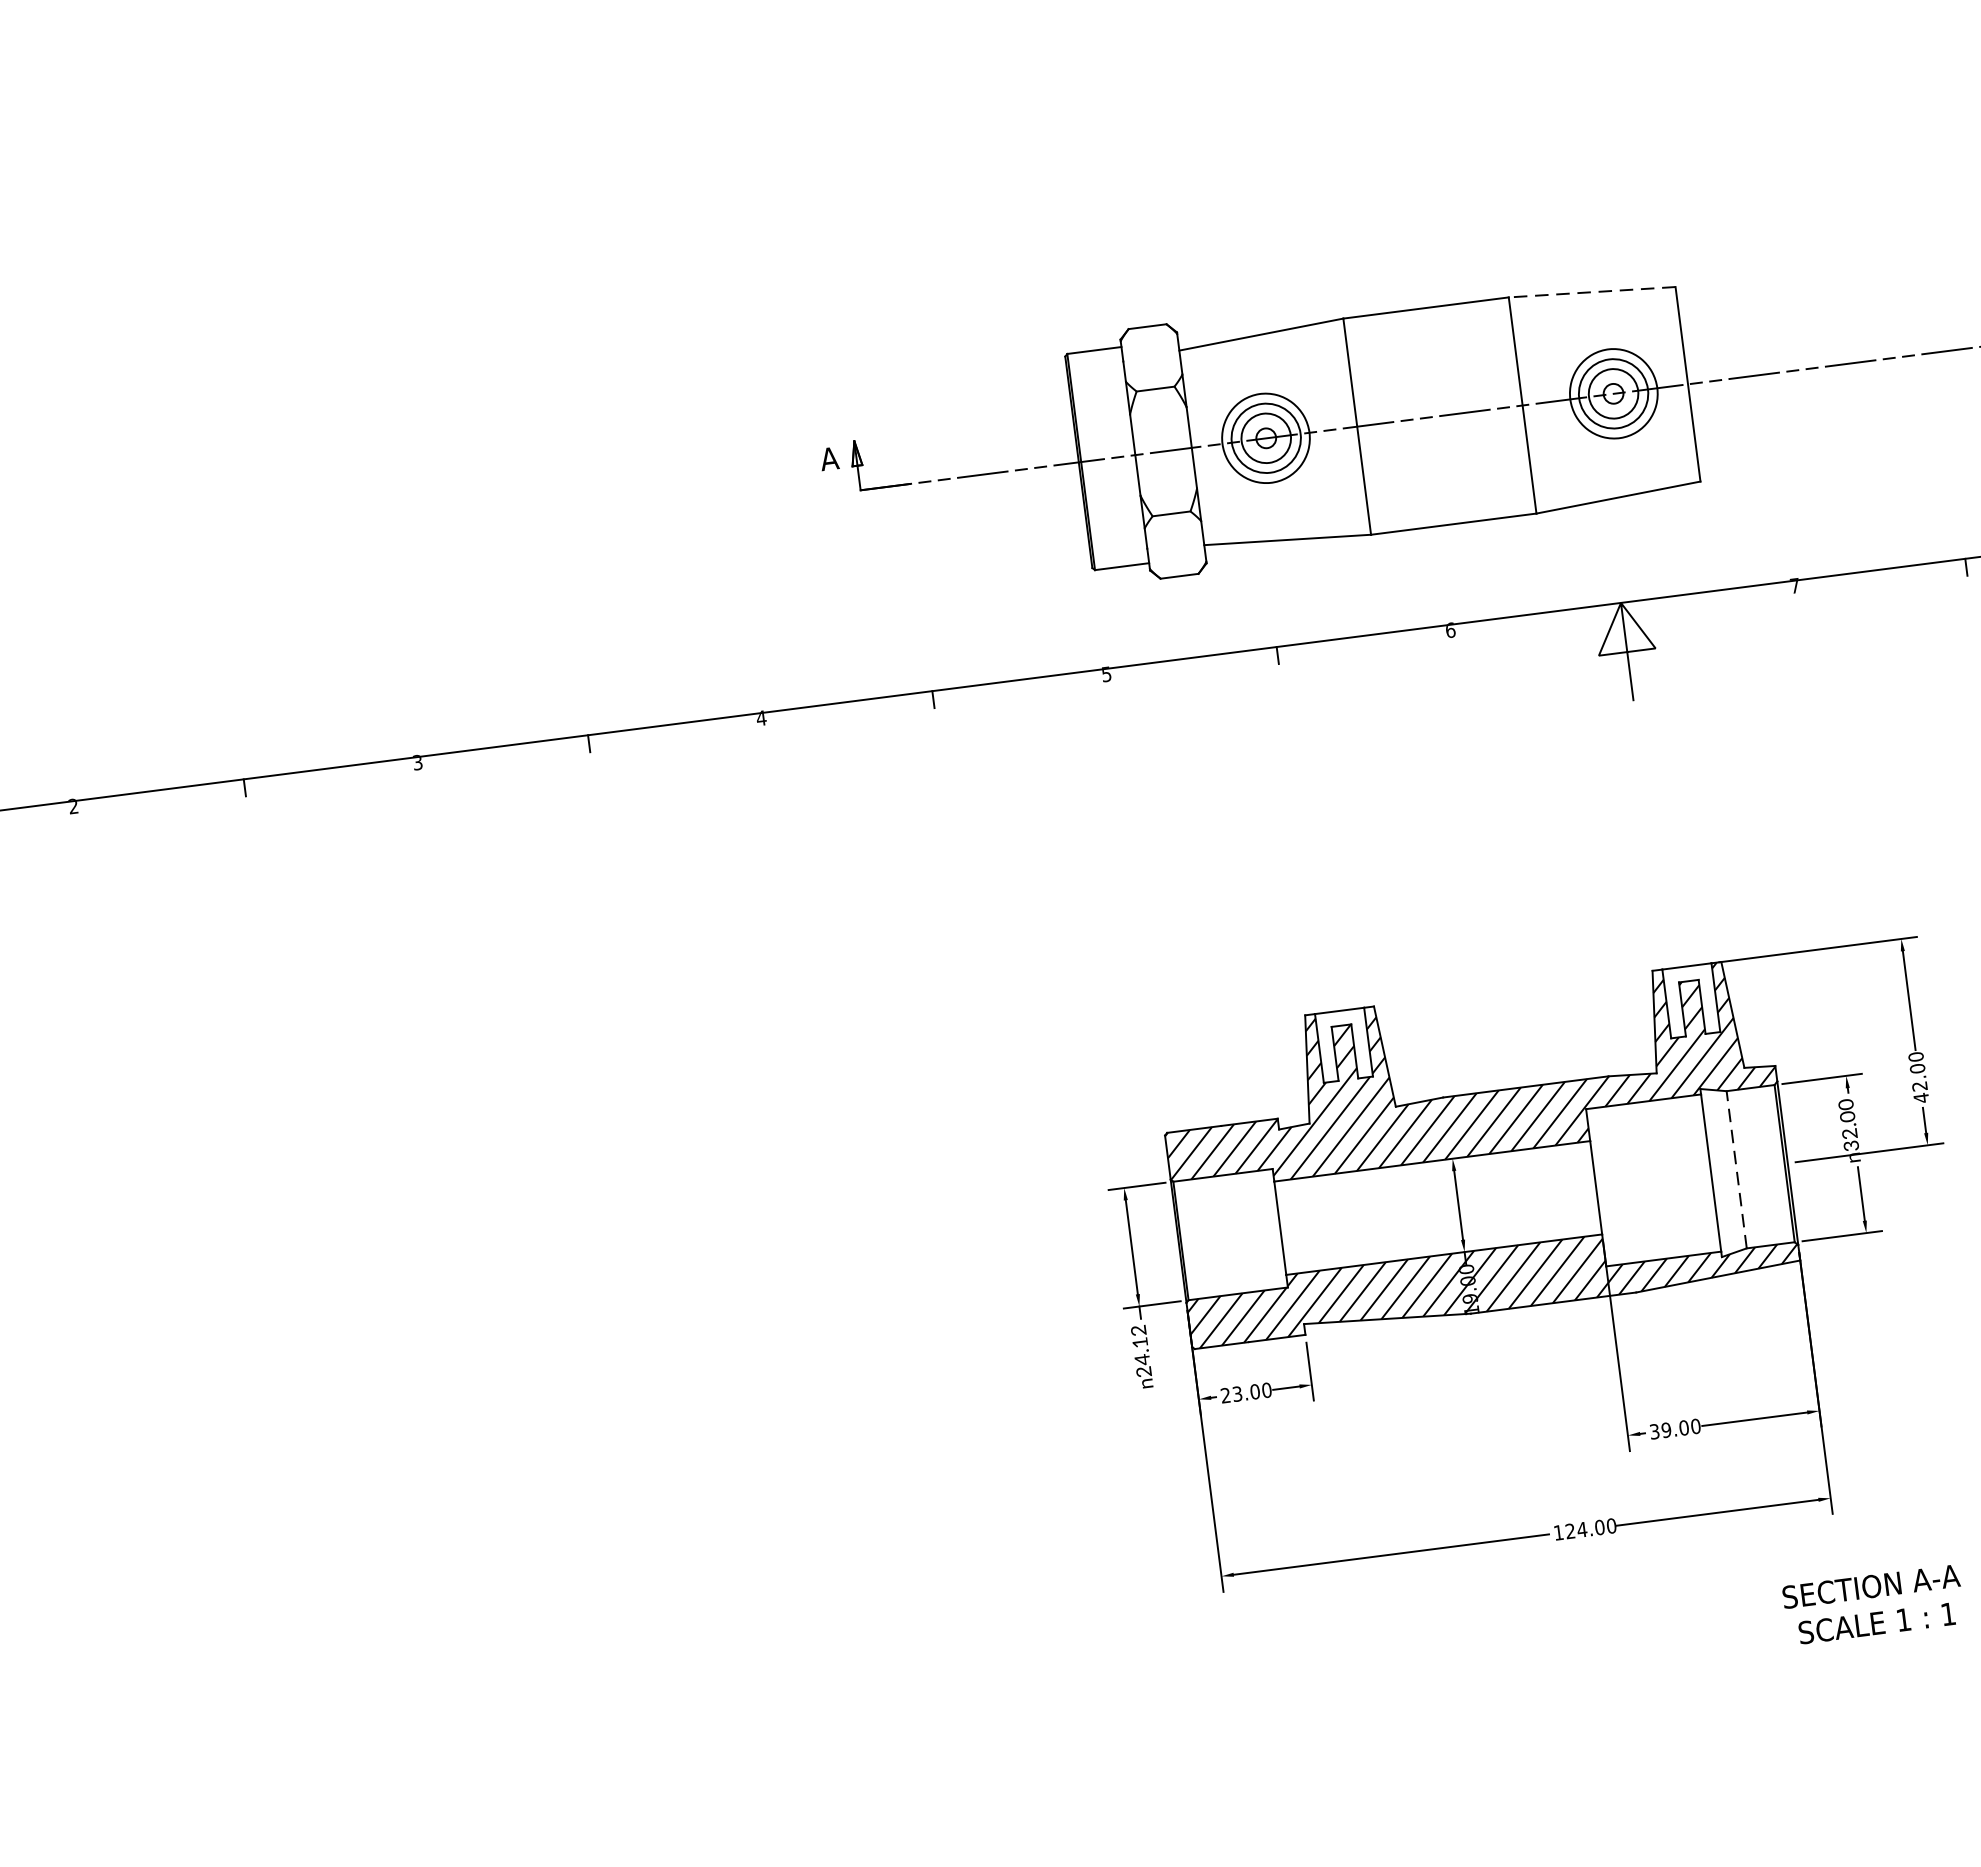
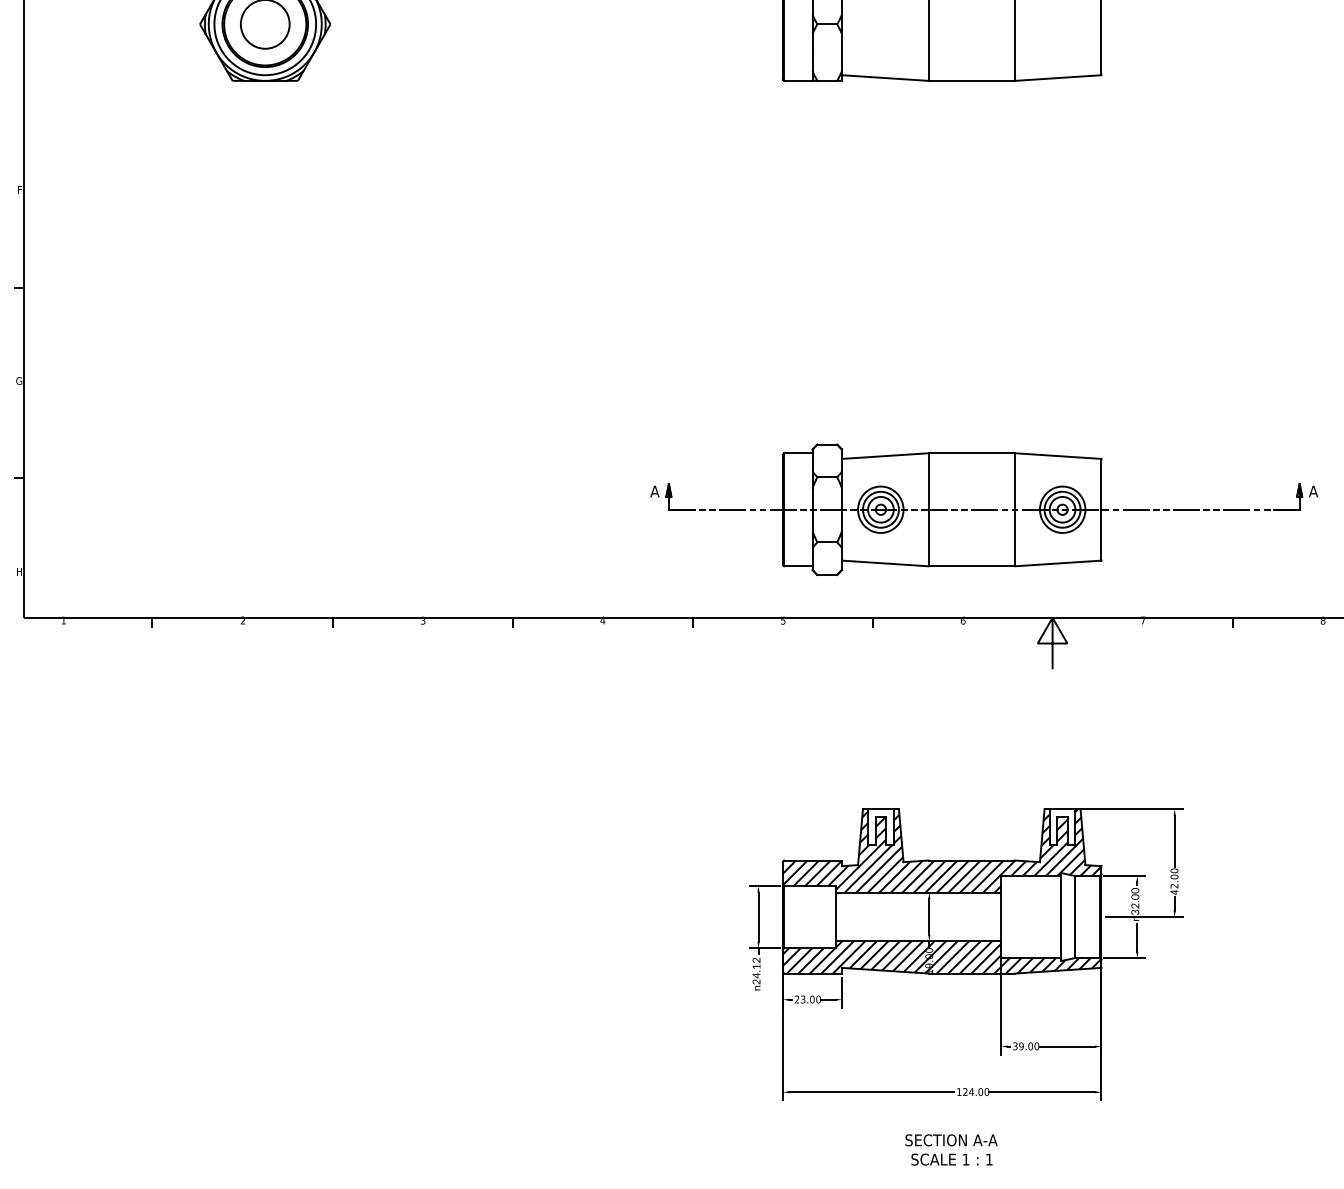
line: (1590, 293) -> (1057, 456), dashed -> solid
line: (1736, 1168) -> (1074, 916), dashed -> solid
text: (1873, 1604) -> (951, 1149), moved

